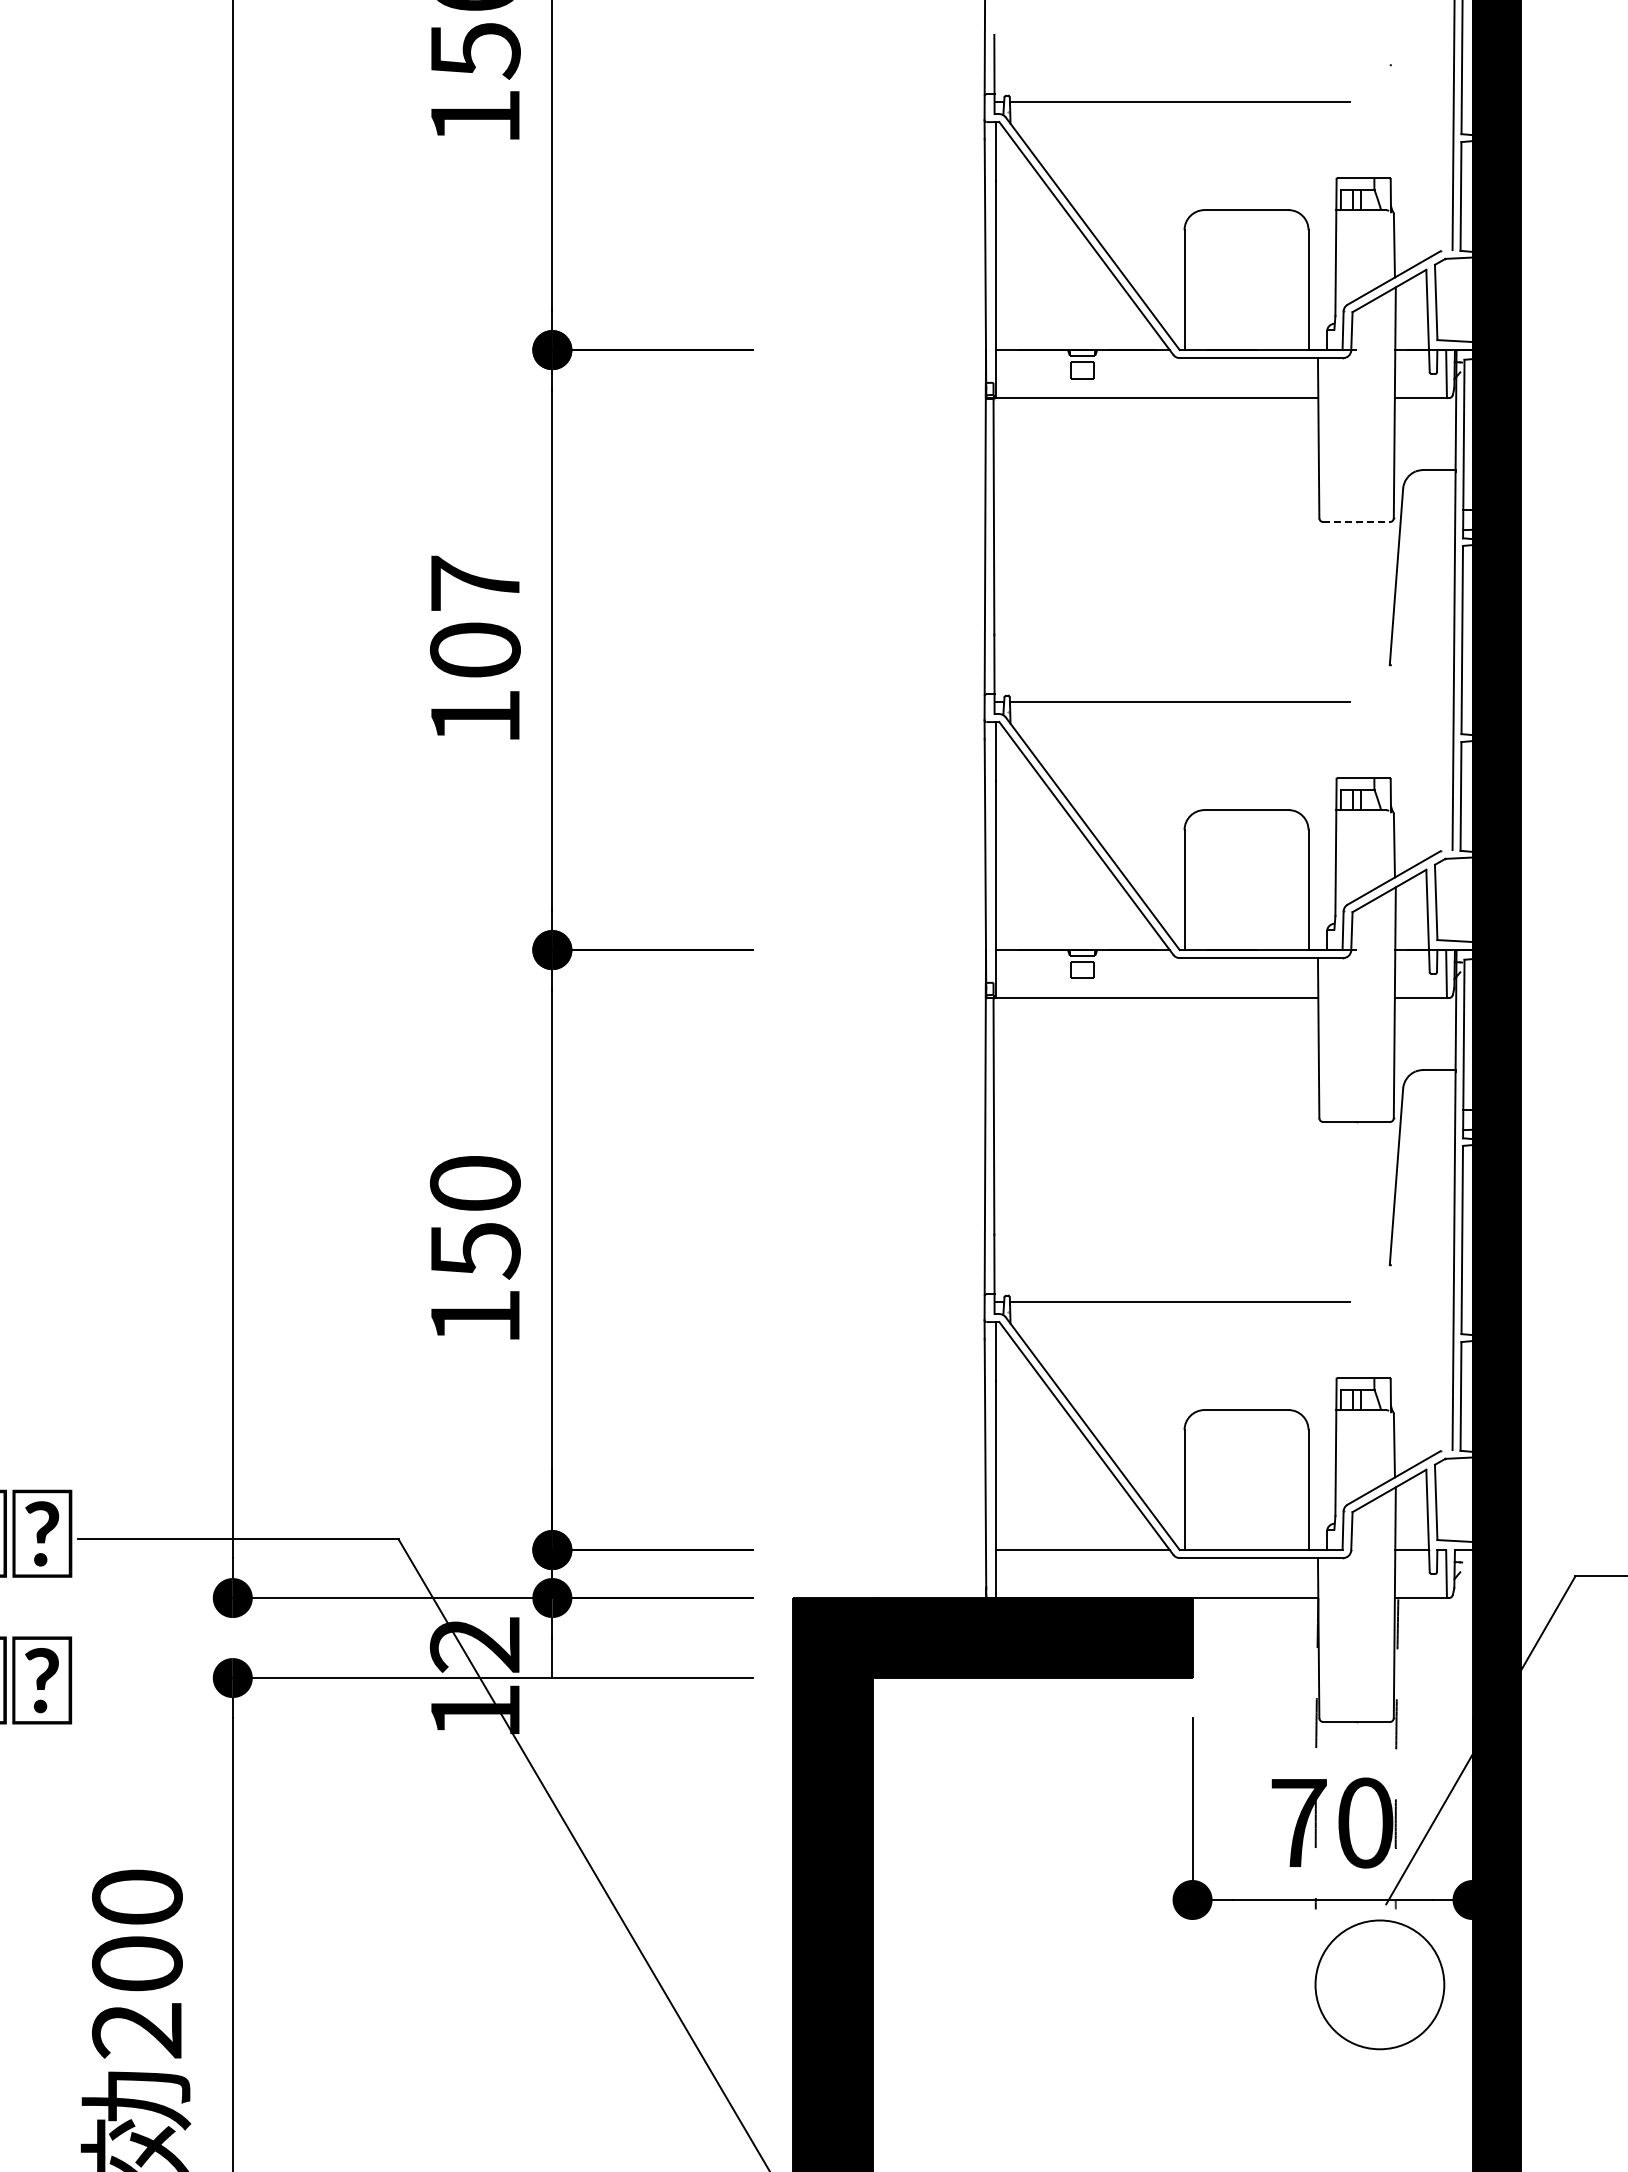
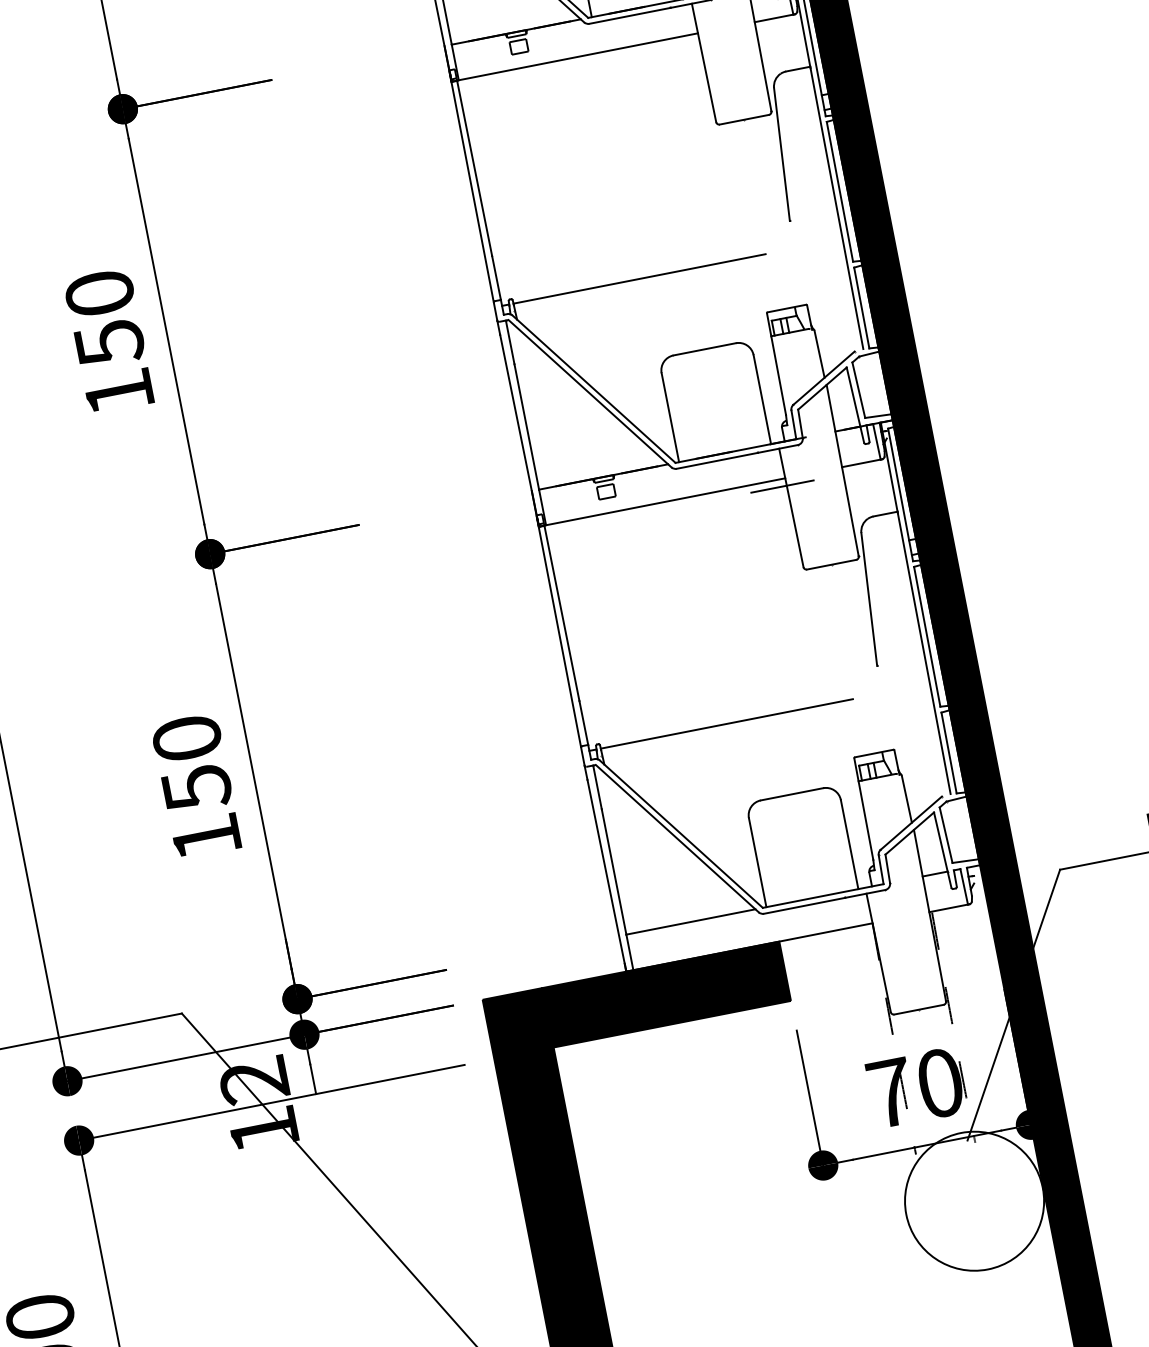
line: (1357, 522) -> (745, 119), dashed -> solid
text: (474, 617) -> (104, 318), 107 -> 150
line: (1312, 1008) -> (782, 486), added
circle: (1379, 1984) -> (974, 1201), size x1.43

